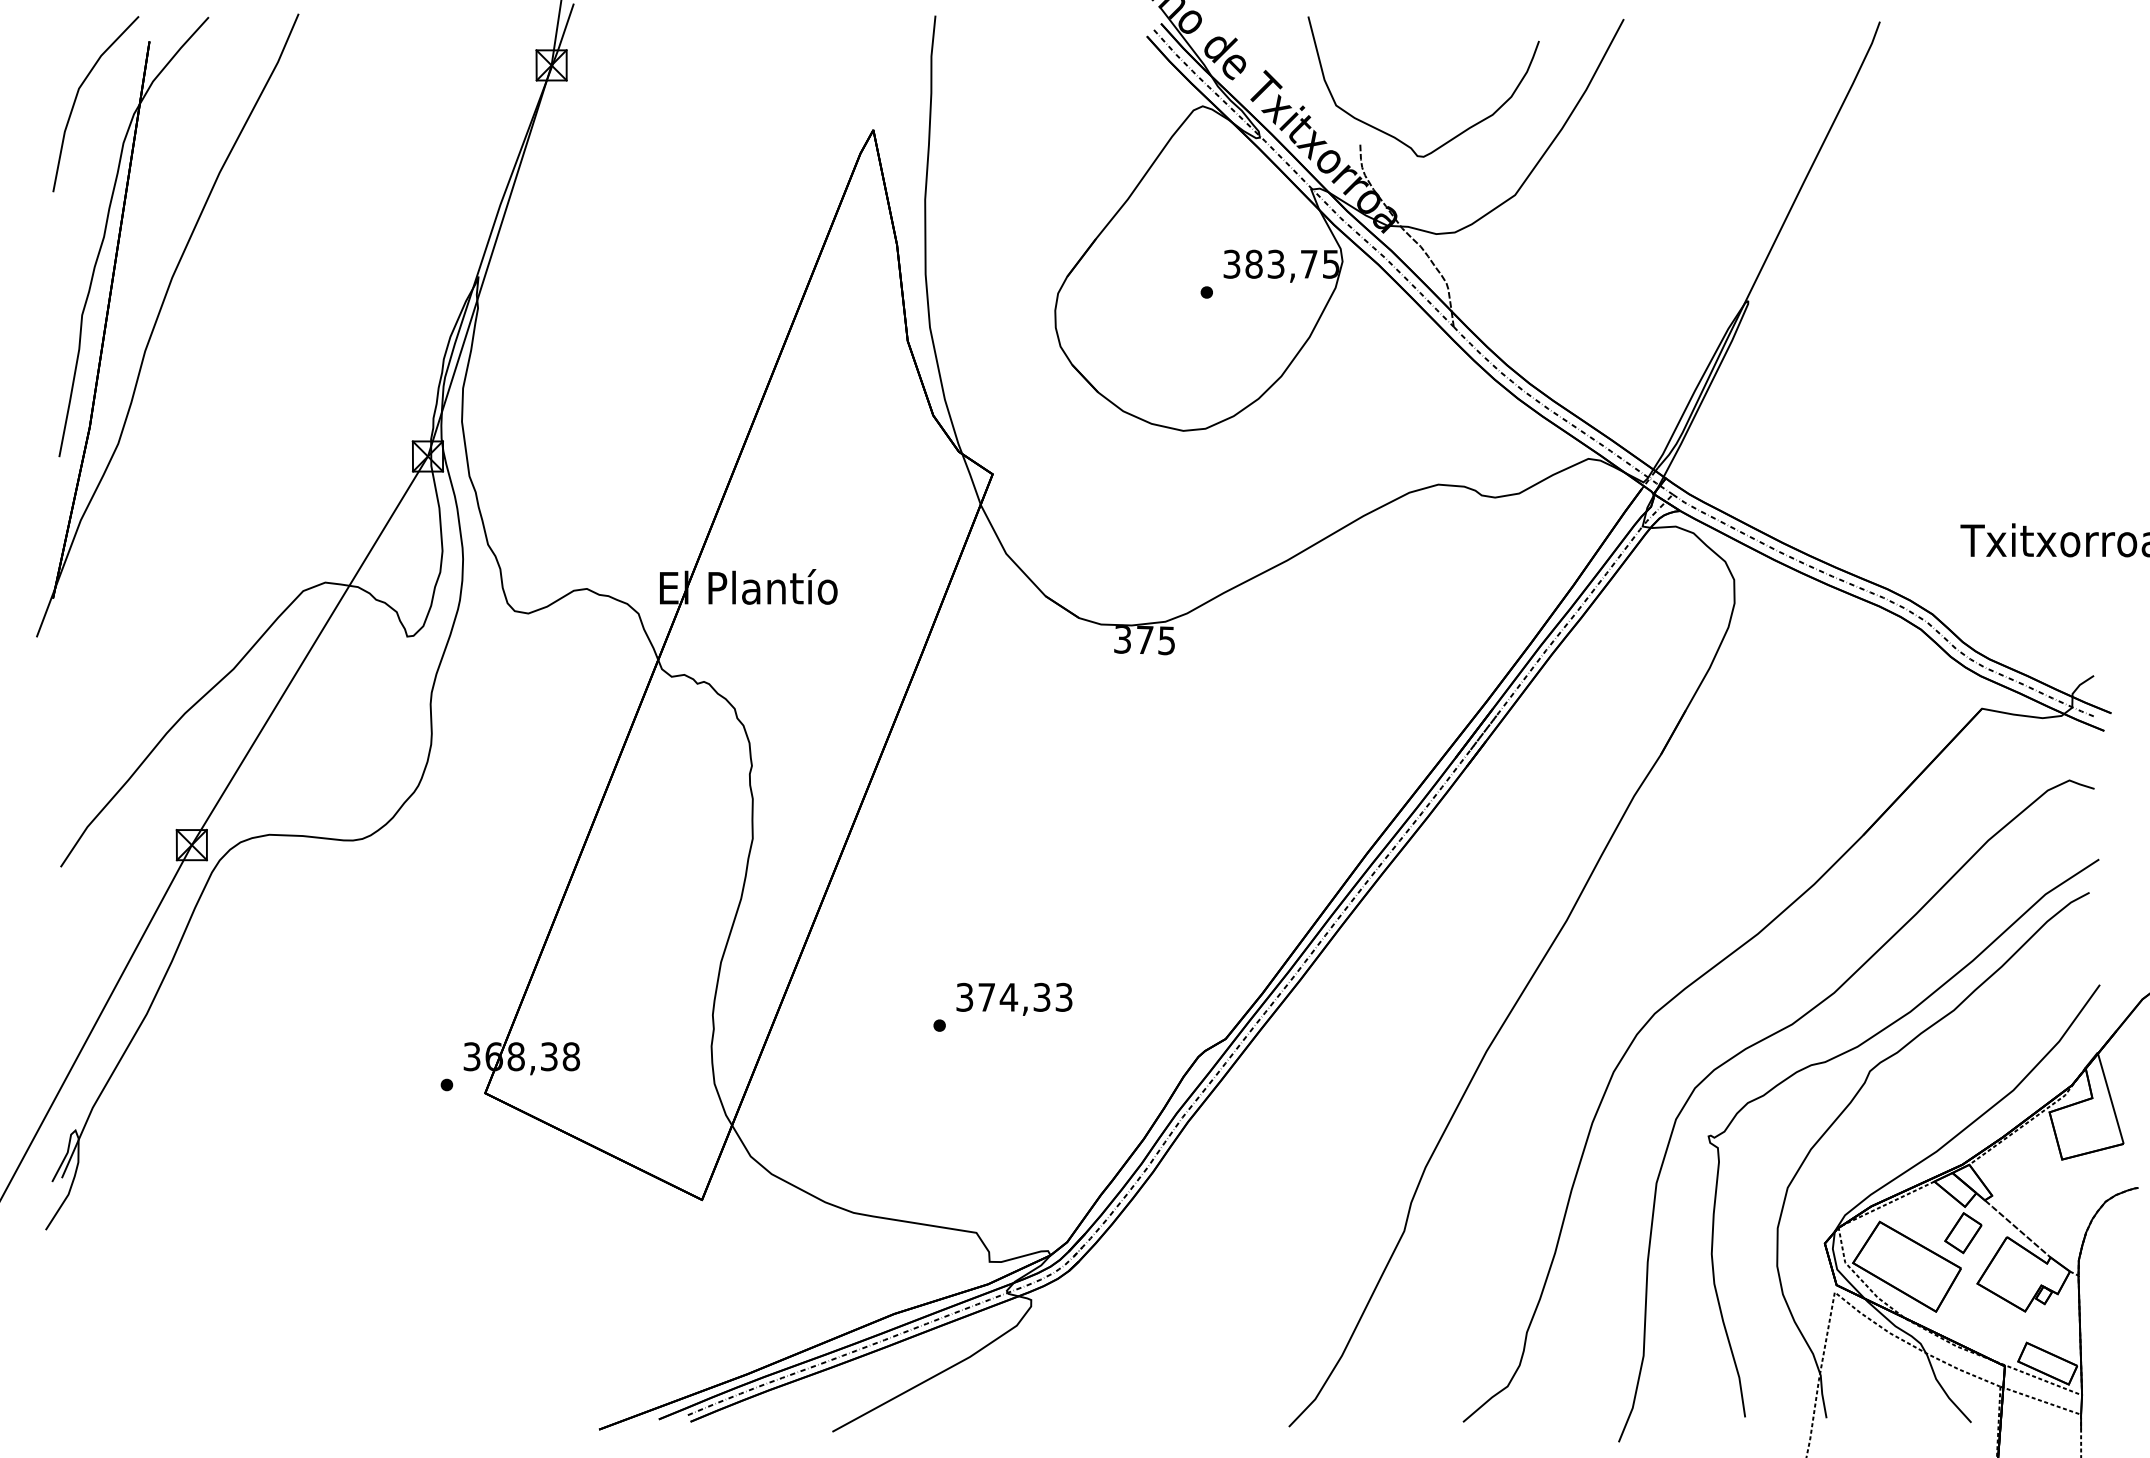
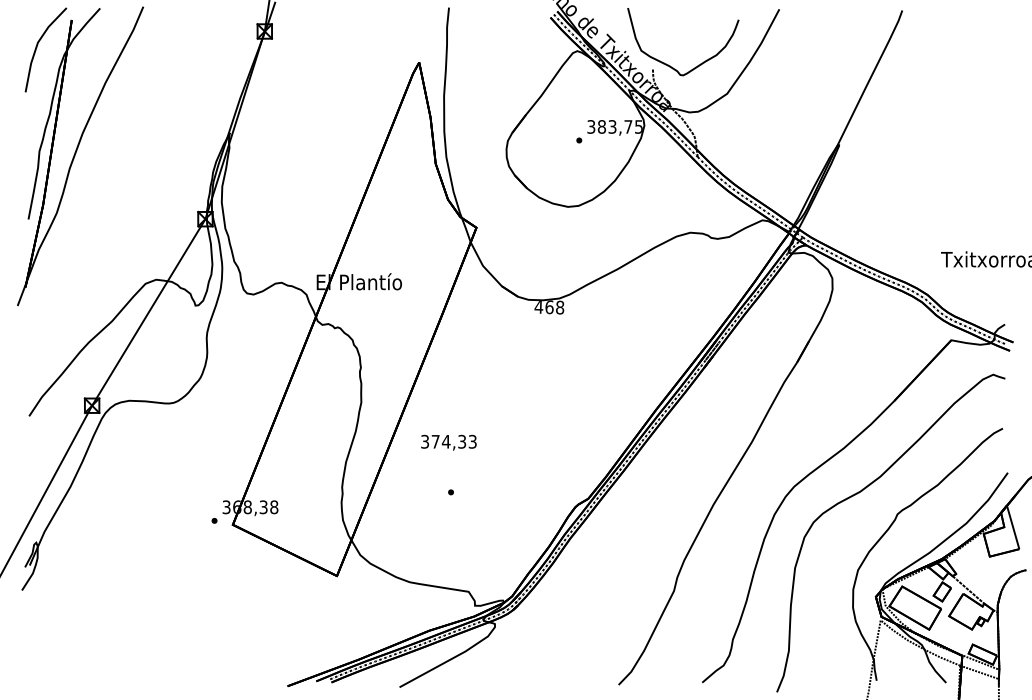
text: (1144, 640) -> (549, 307), 375 -> 468
text: (1013, 998) -> (448, 442), moved
curve: (1859, 1048) -> (892, 503), removed

